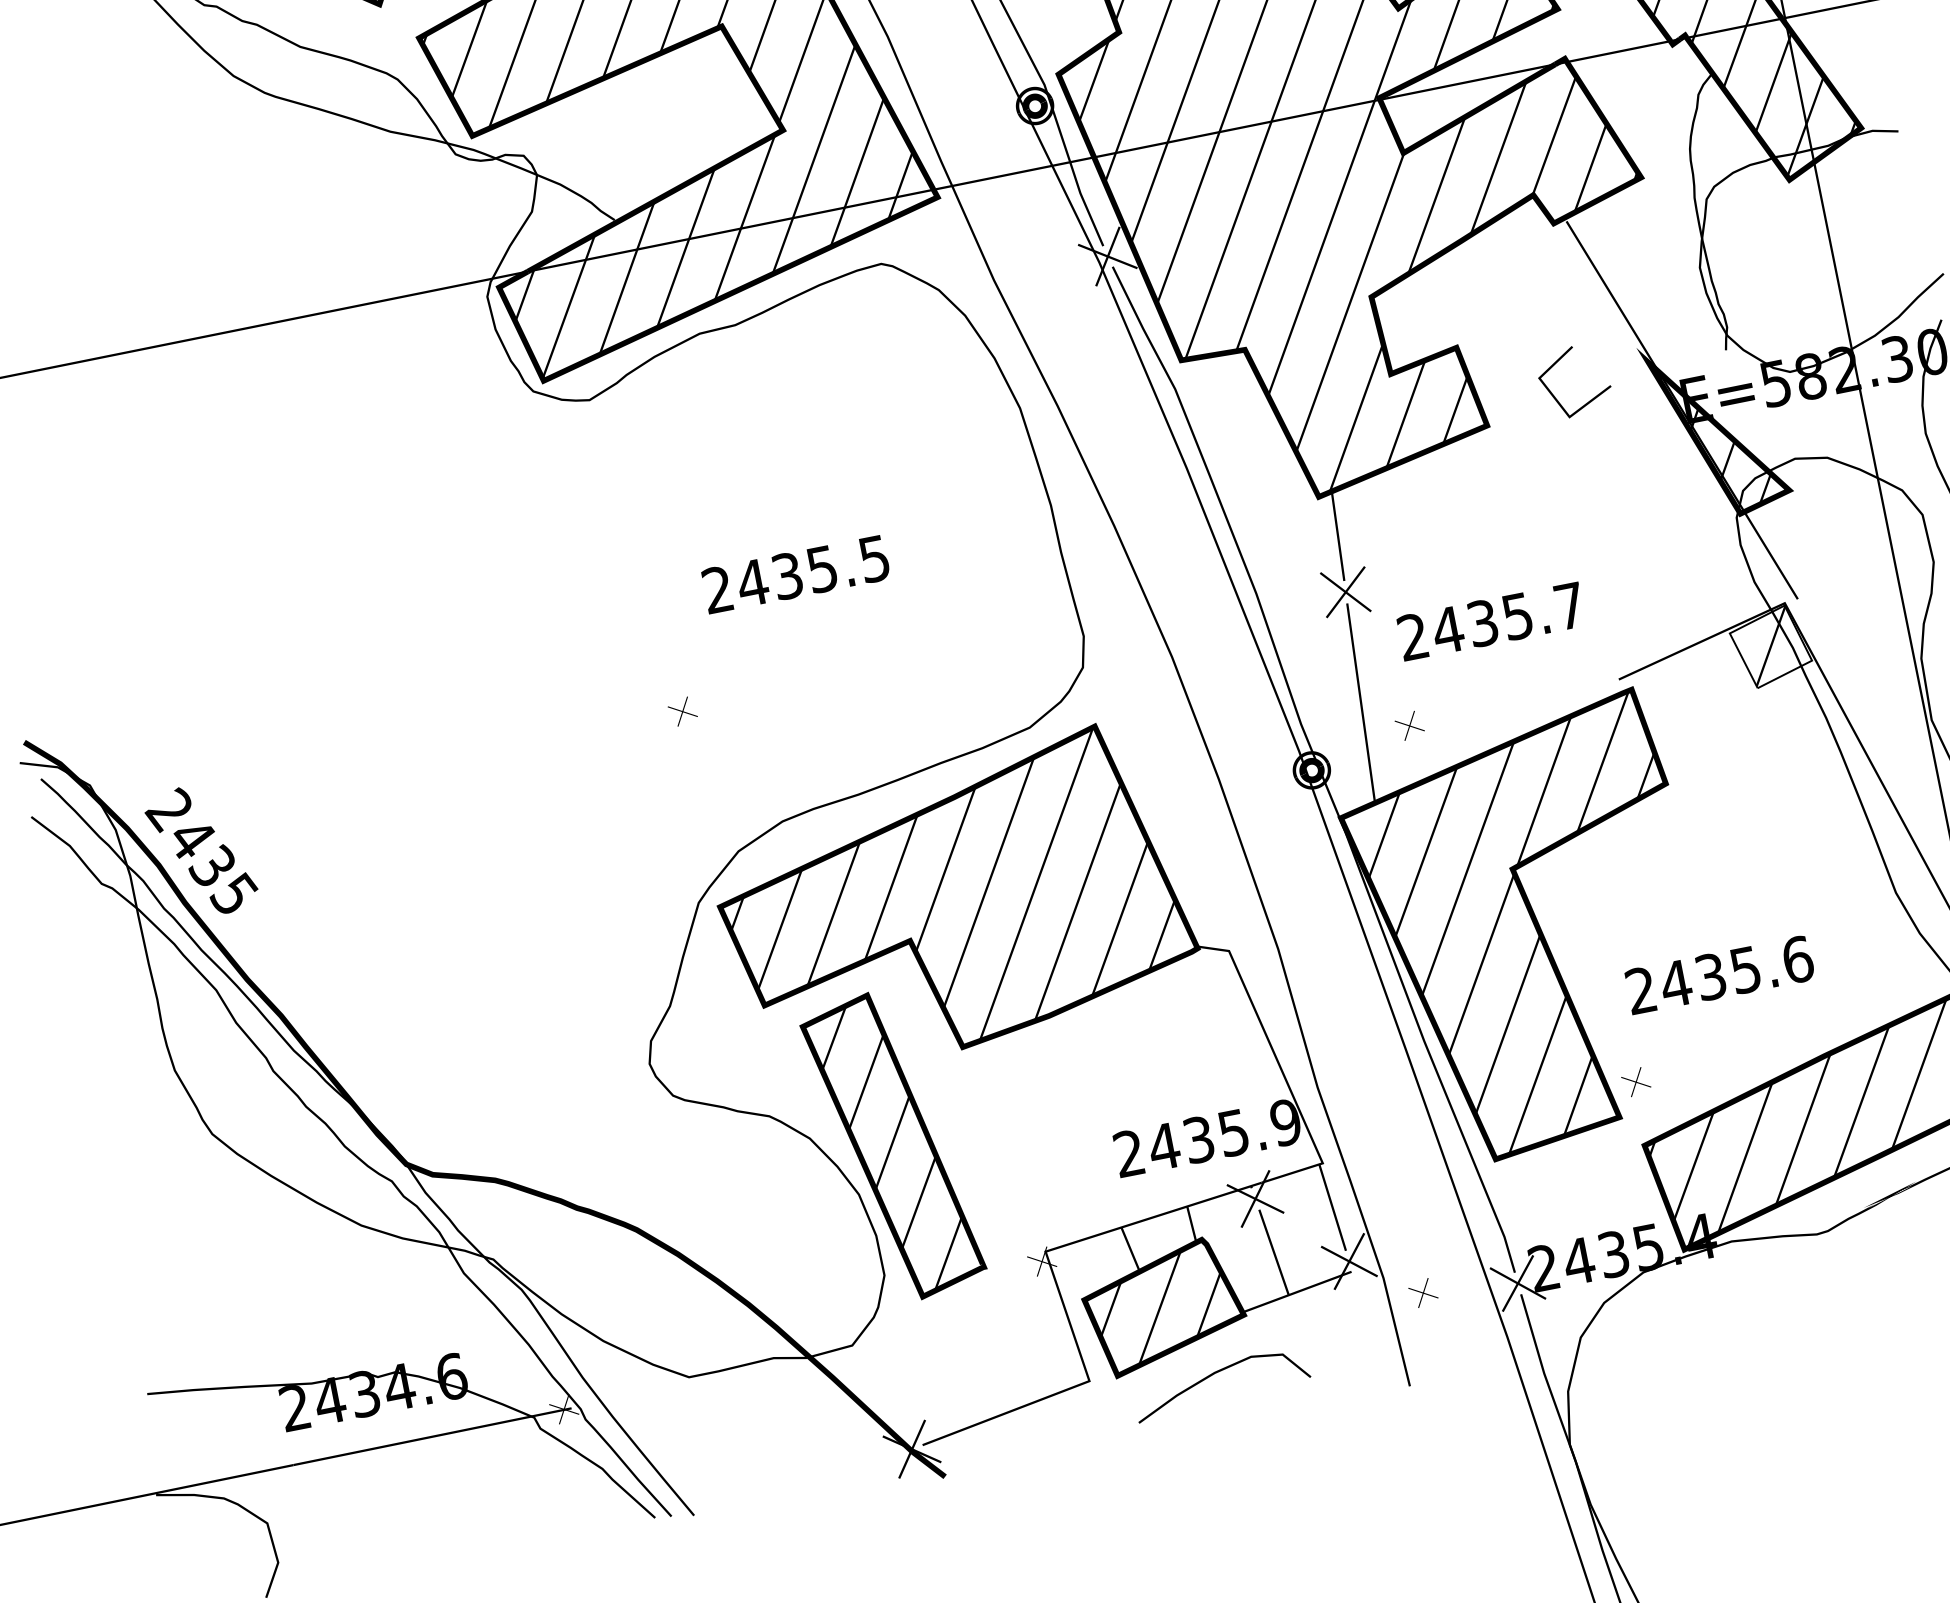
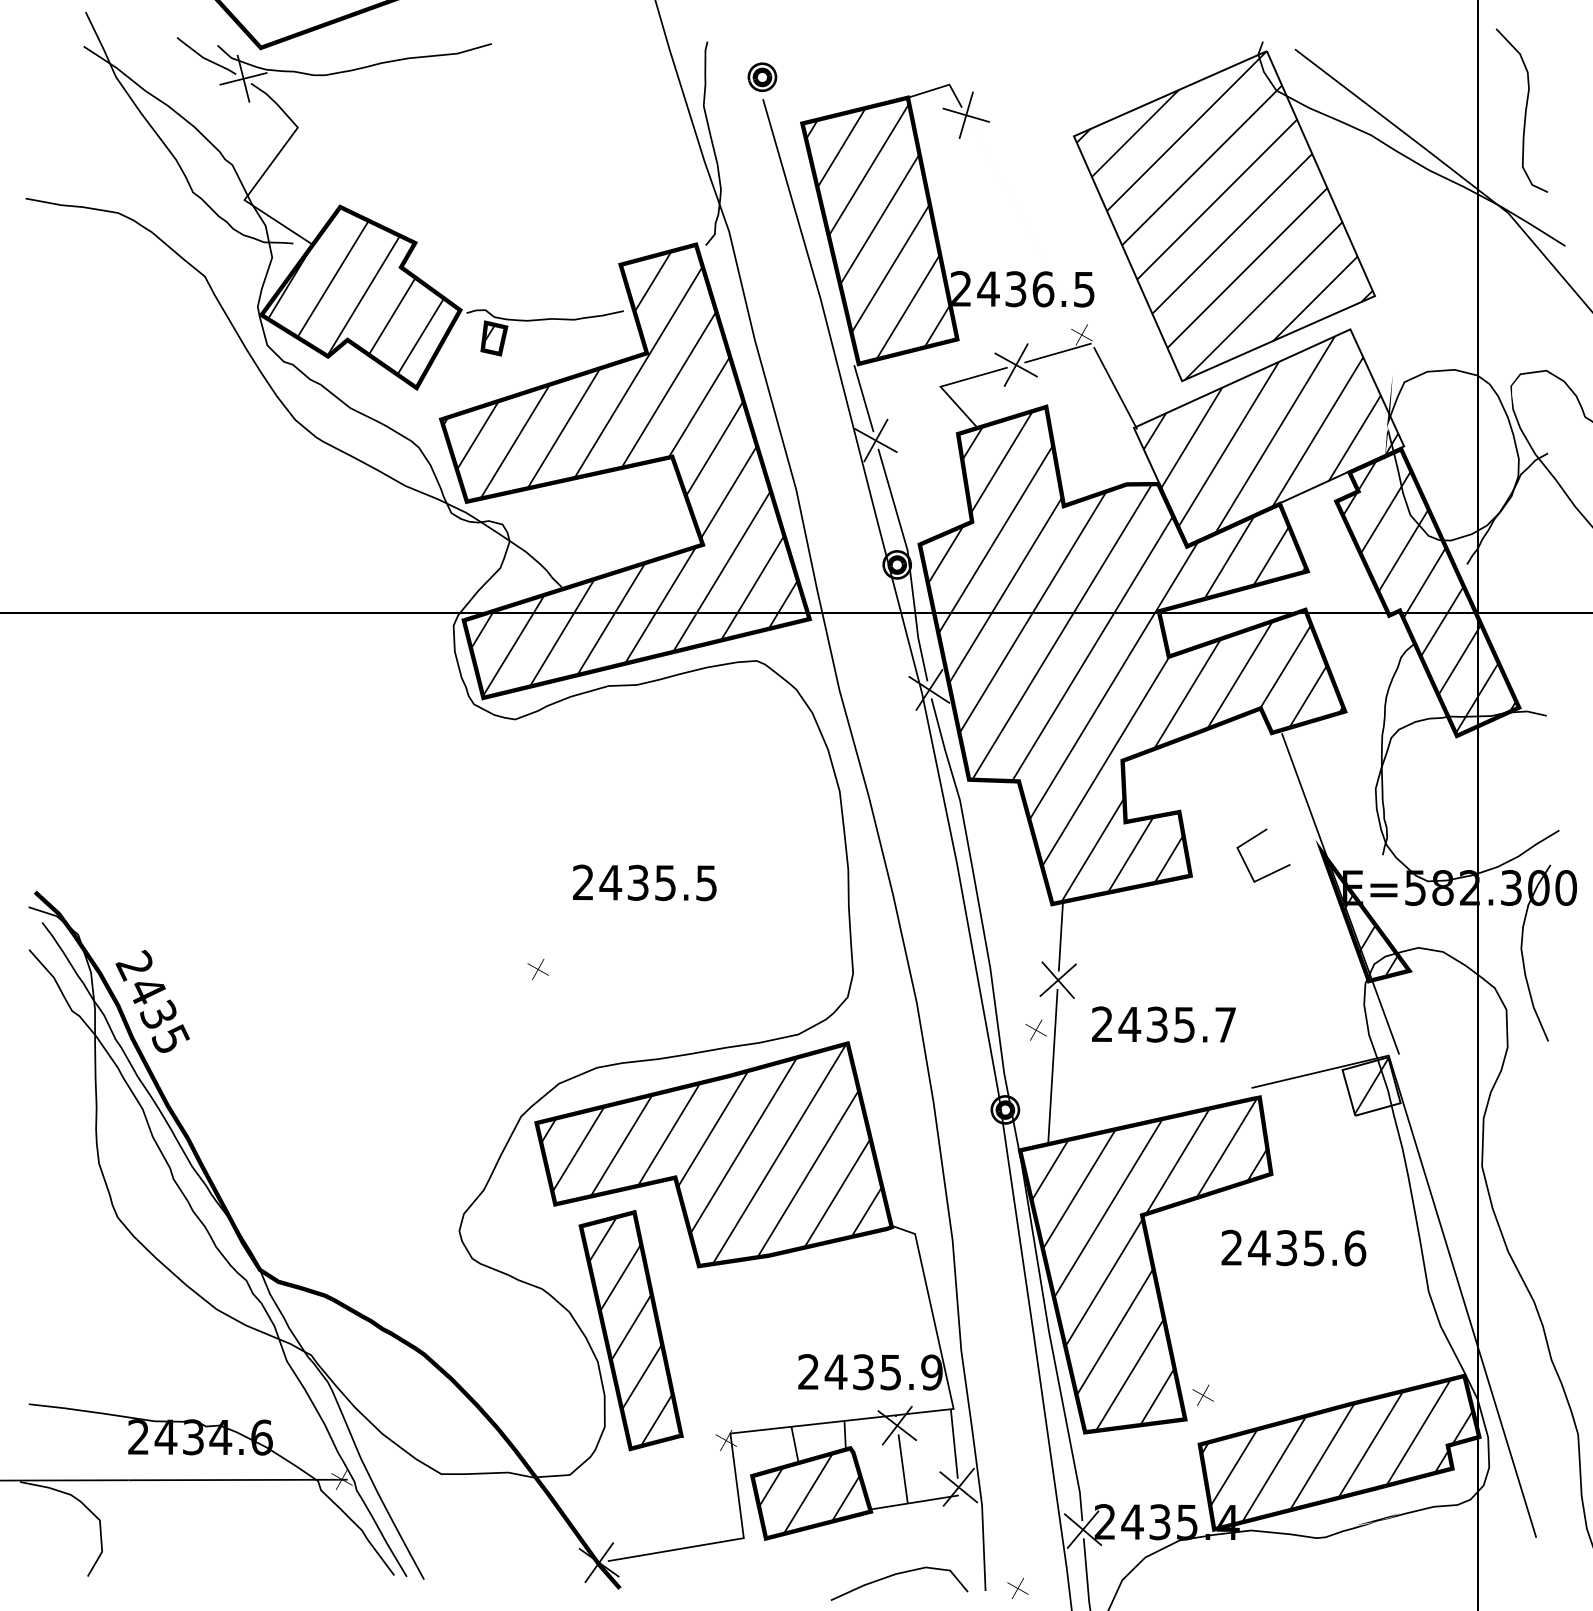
part: (1408, 725) -> (1035, 1029), moved
text: (1719, 974) -> (1293, 1247), moved
part: (1422, 1291) -> (1017, 1587), moved
curve: (1214, 1374) -> (895, 1575), moved

